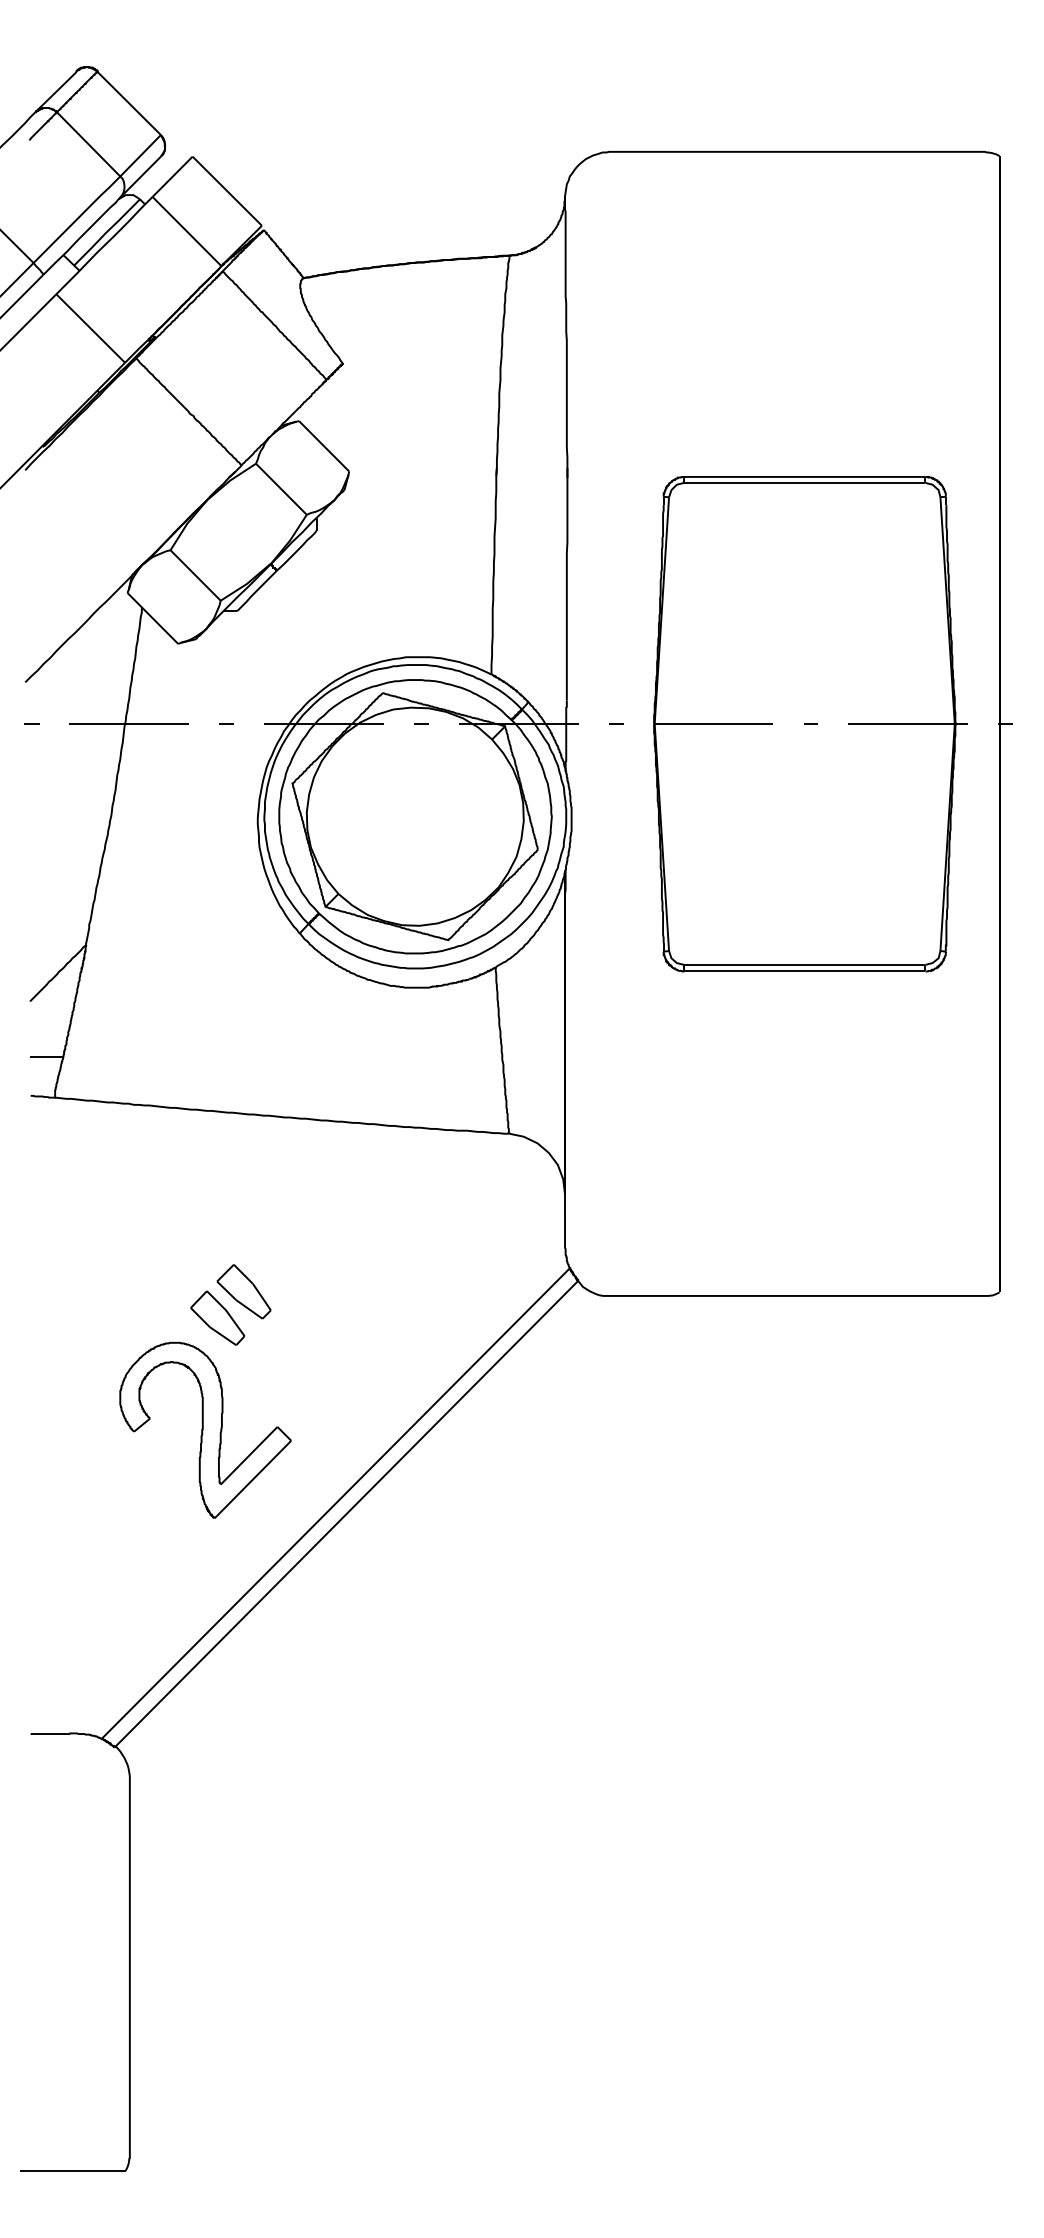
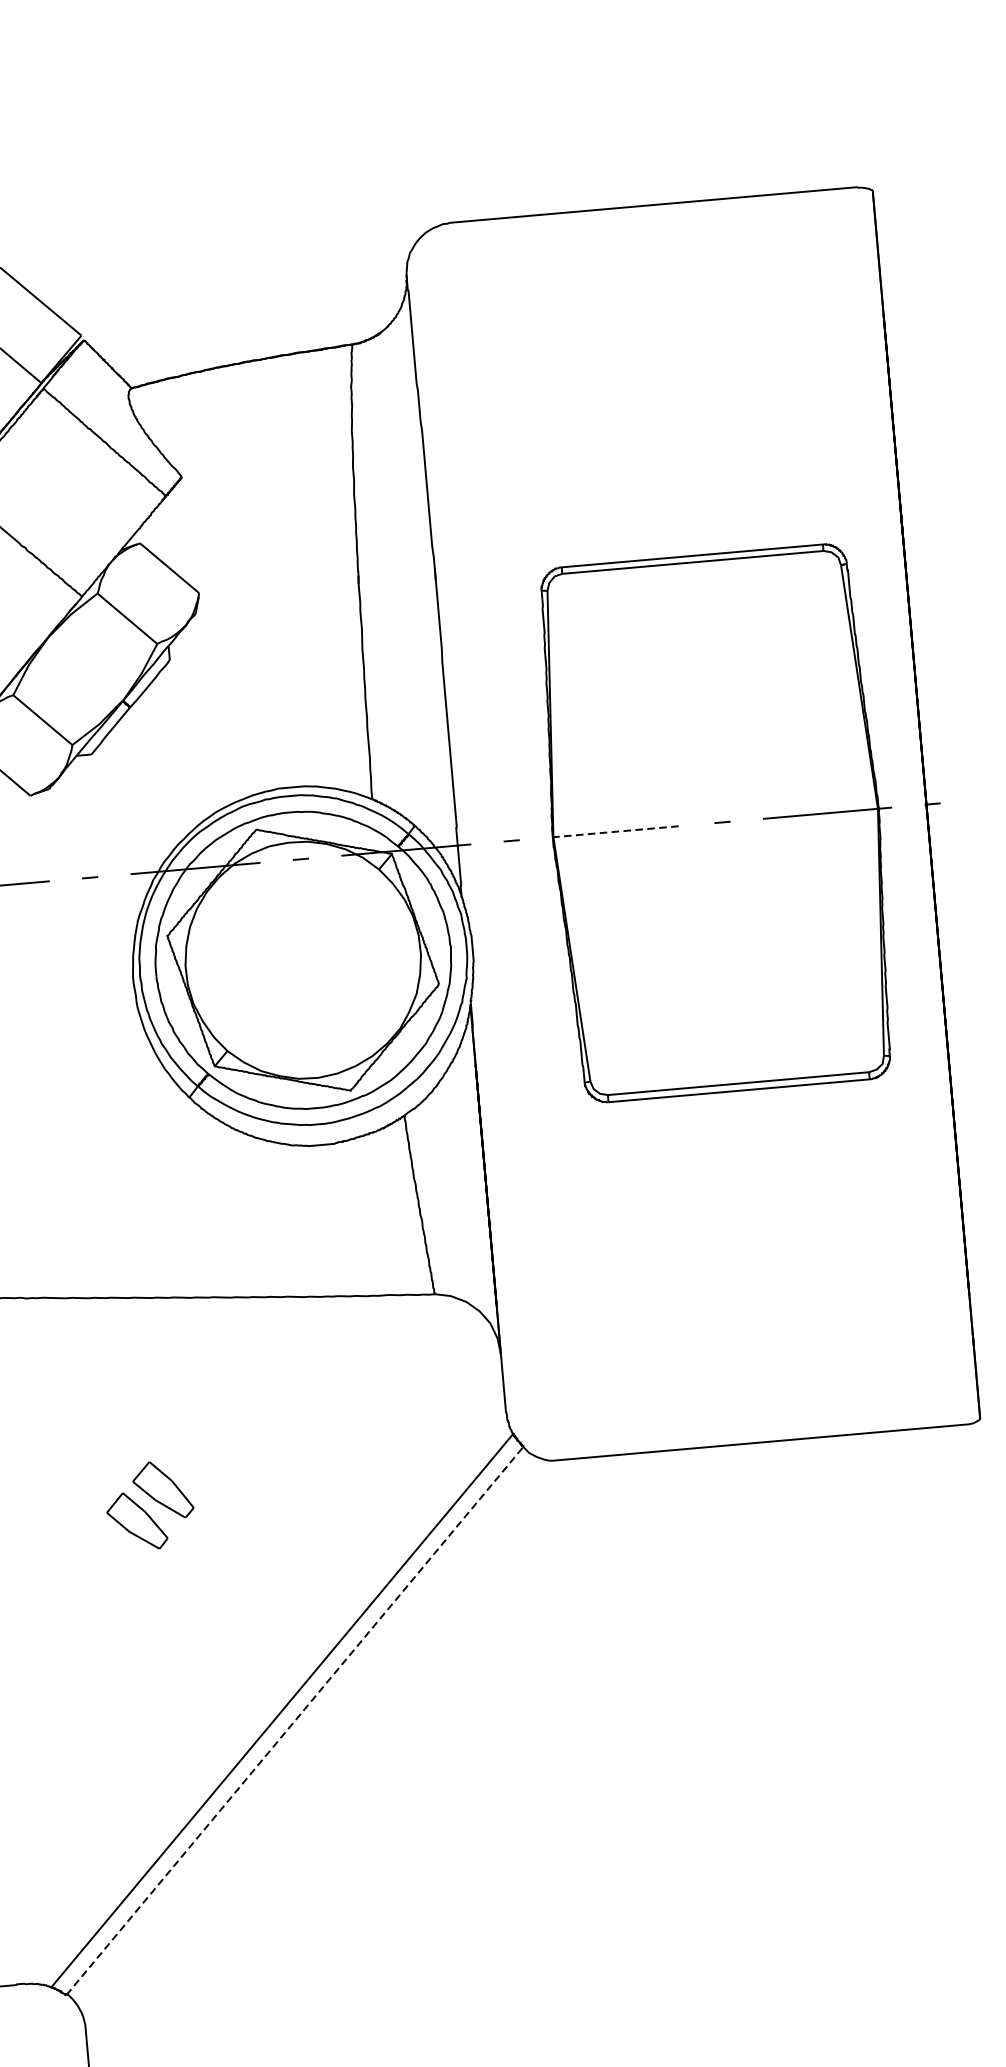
line: (713, 723) -> (616, 831), solid -> dashed
part: (205, 1429) -> (134, 1642), removed
line: (346, 1514) -> (294, 1721), solid -> dashed

